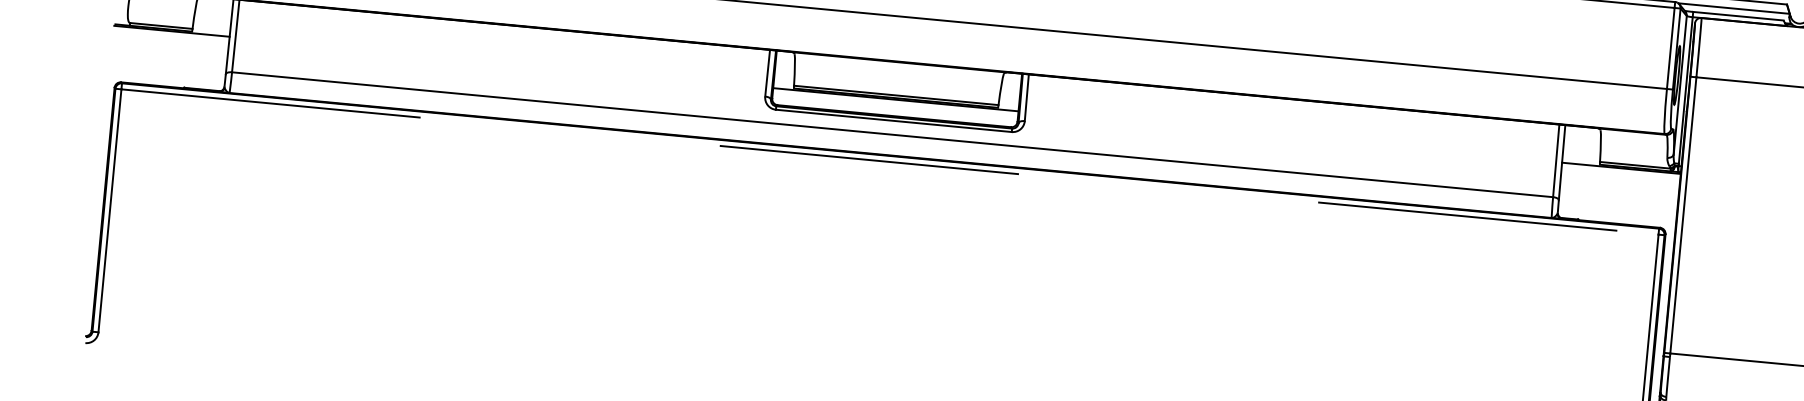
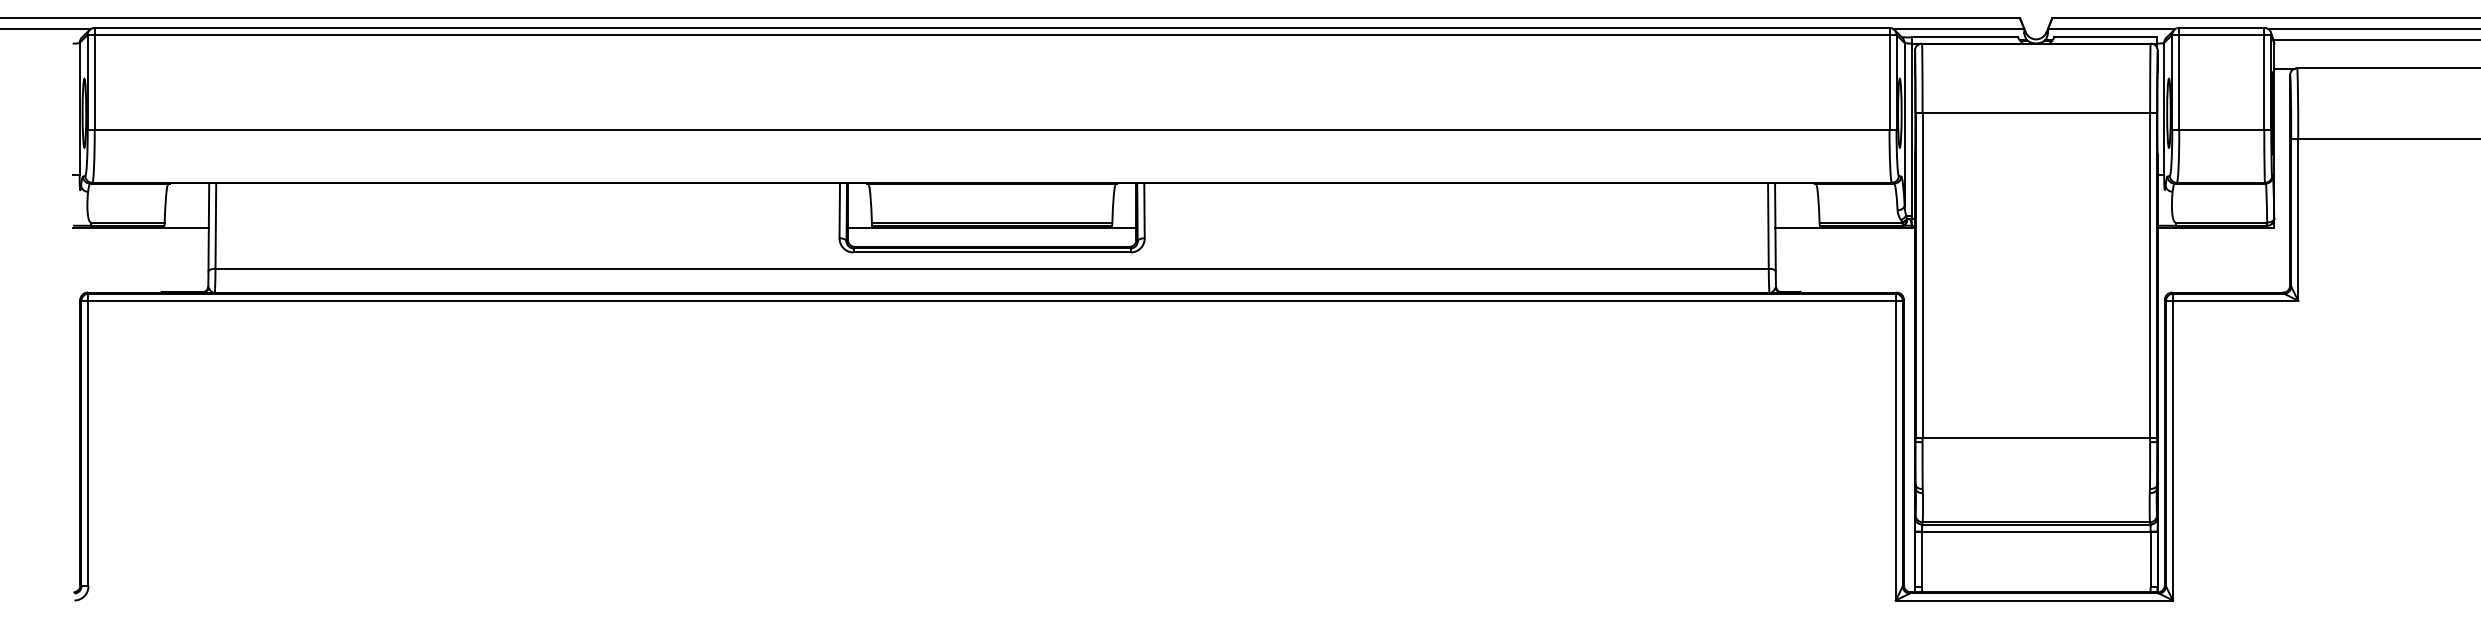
line: (890, 161) -> (992, 300), dashed -> solid

